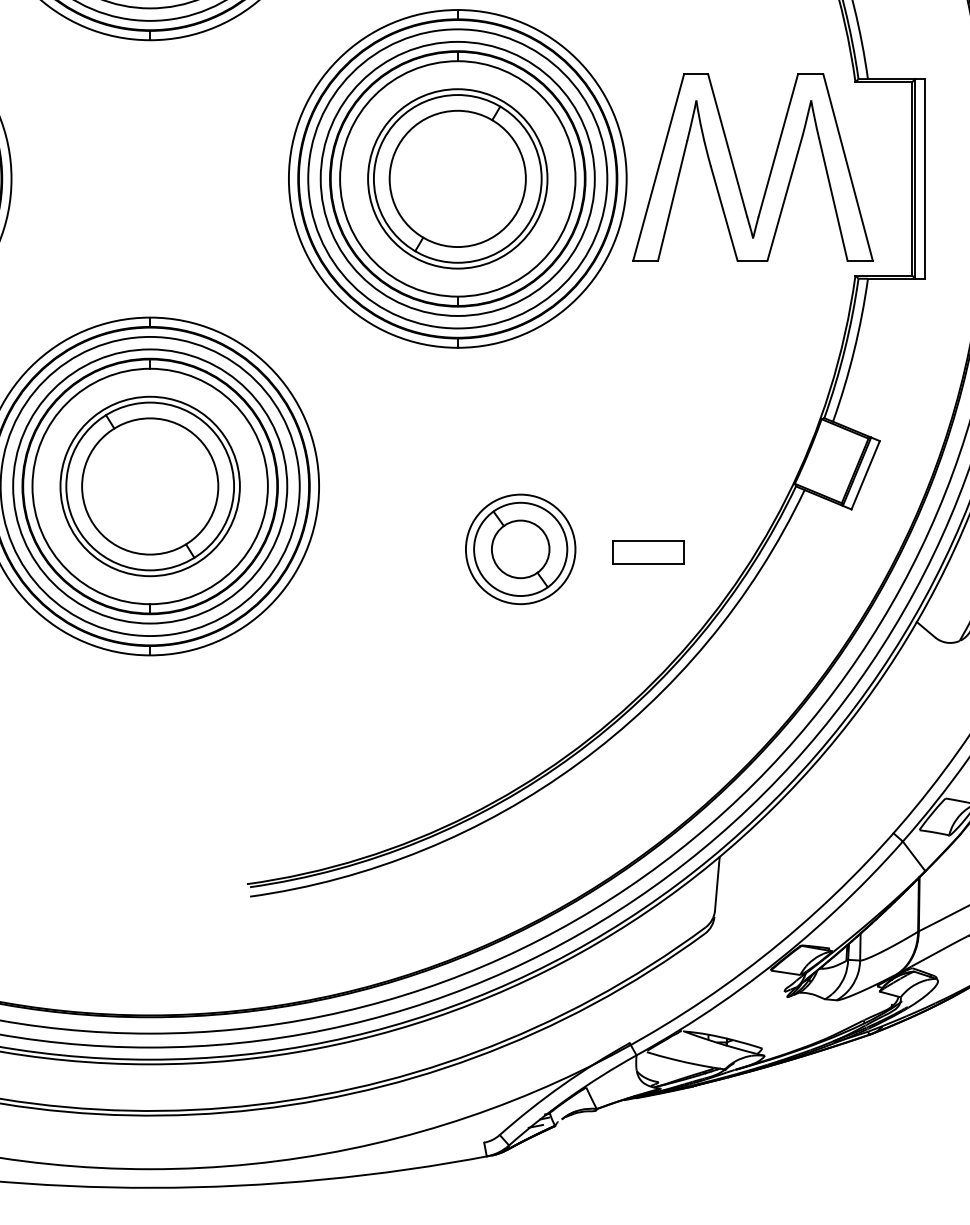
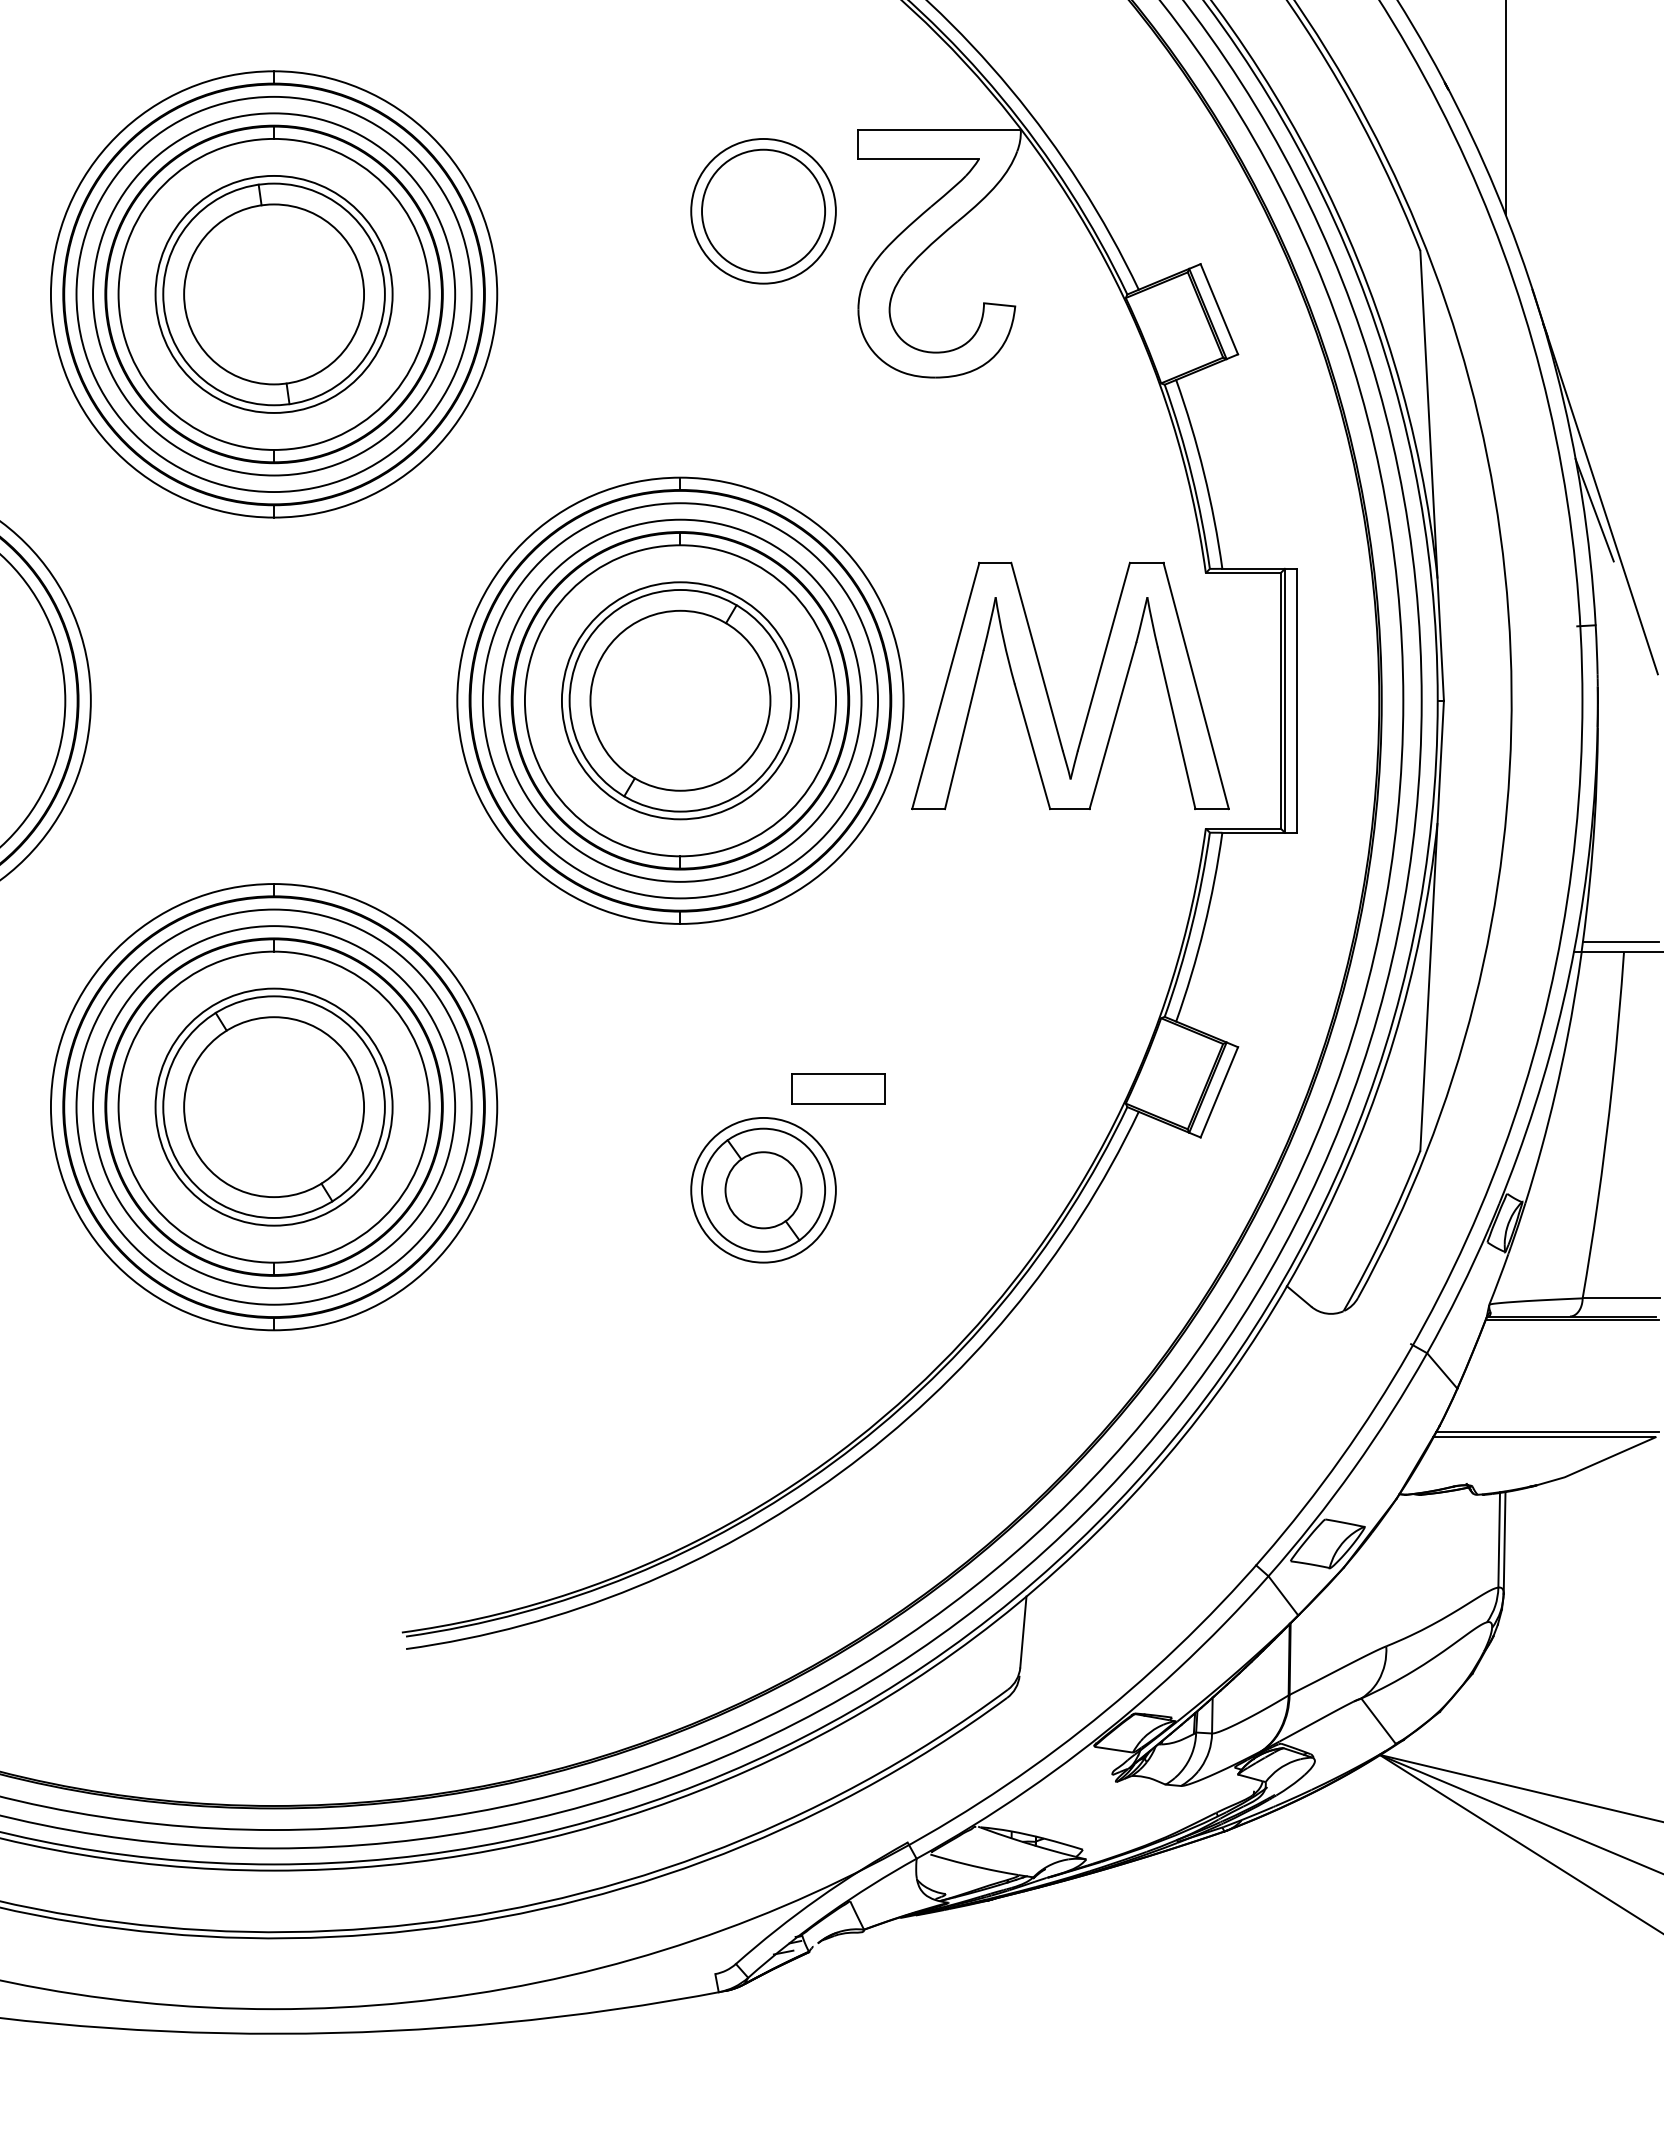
part: (648, 551) -> (838, 1088), moved

